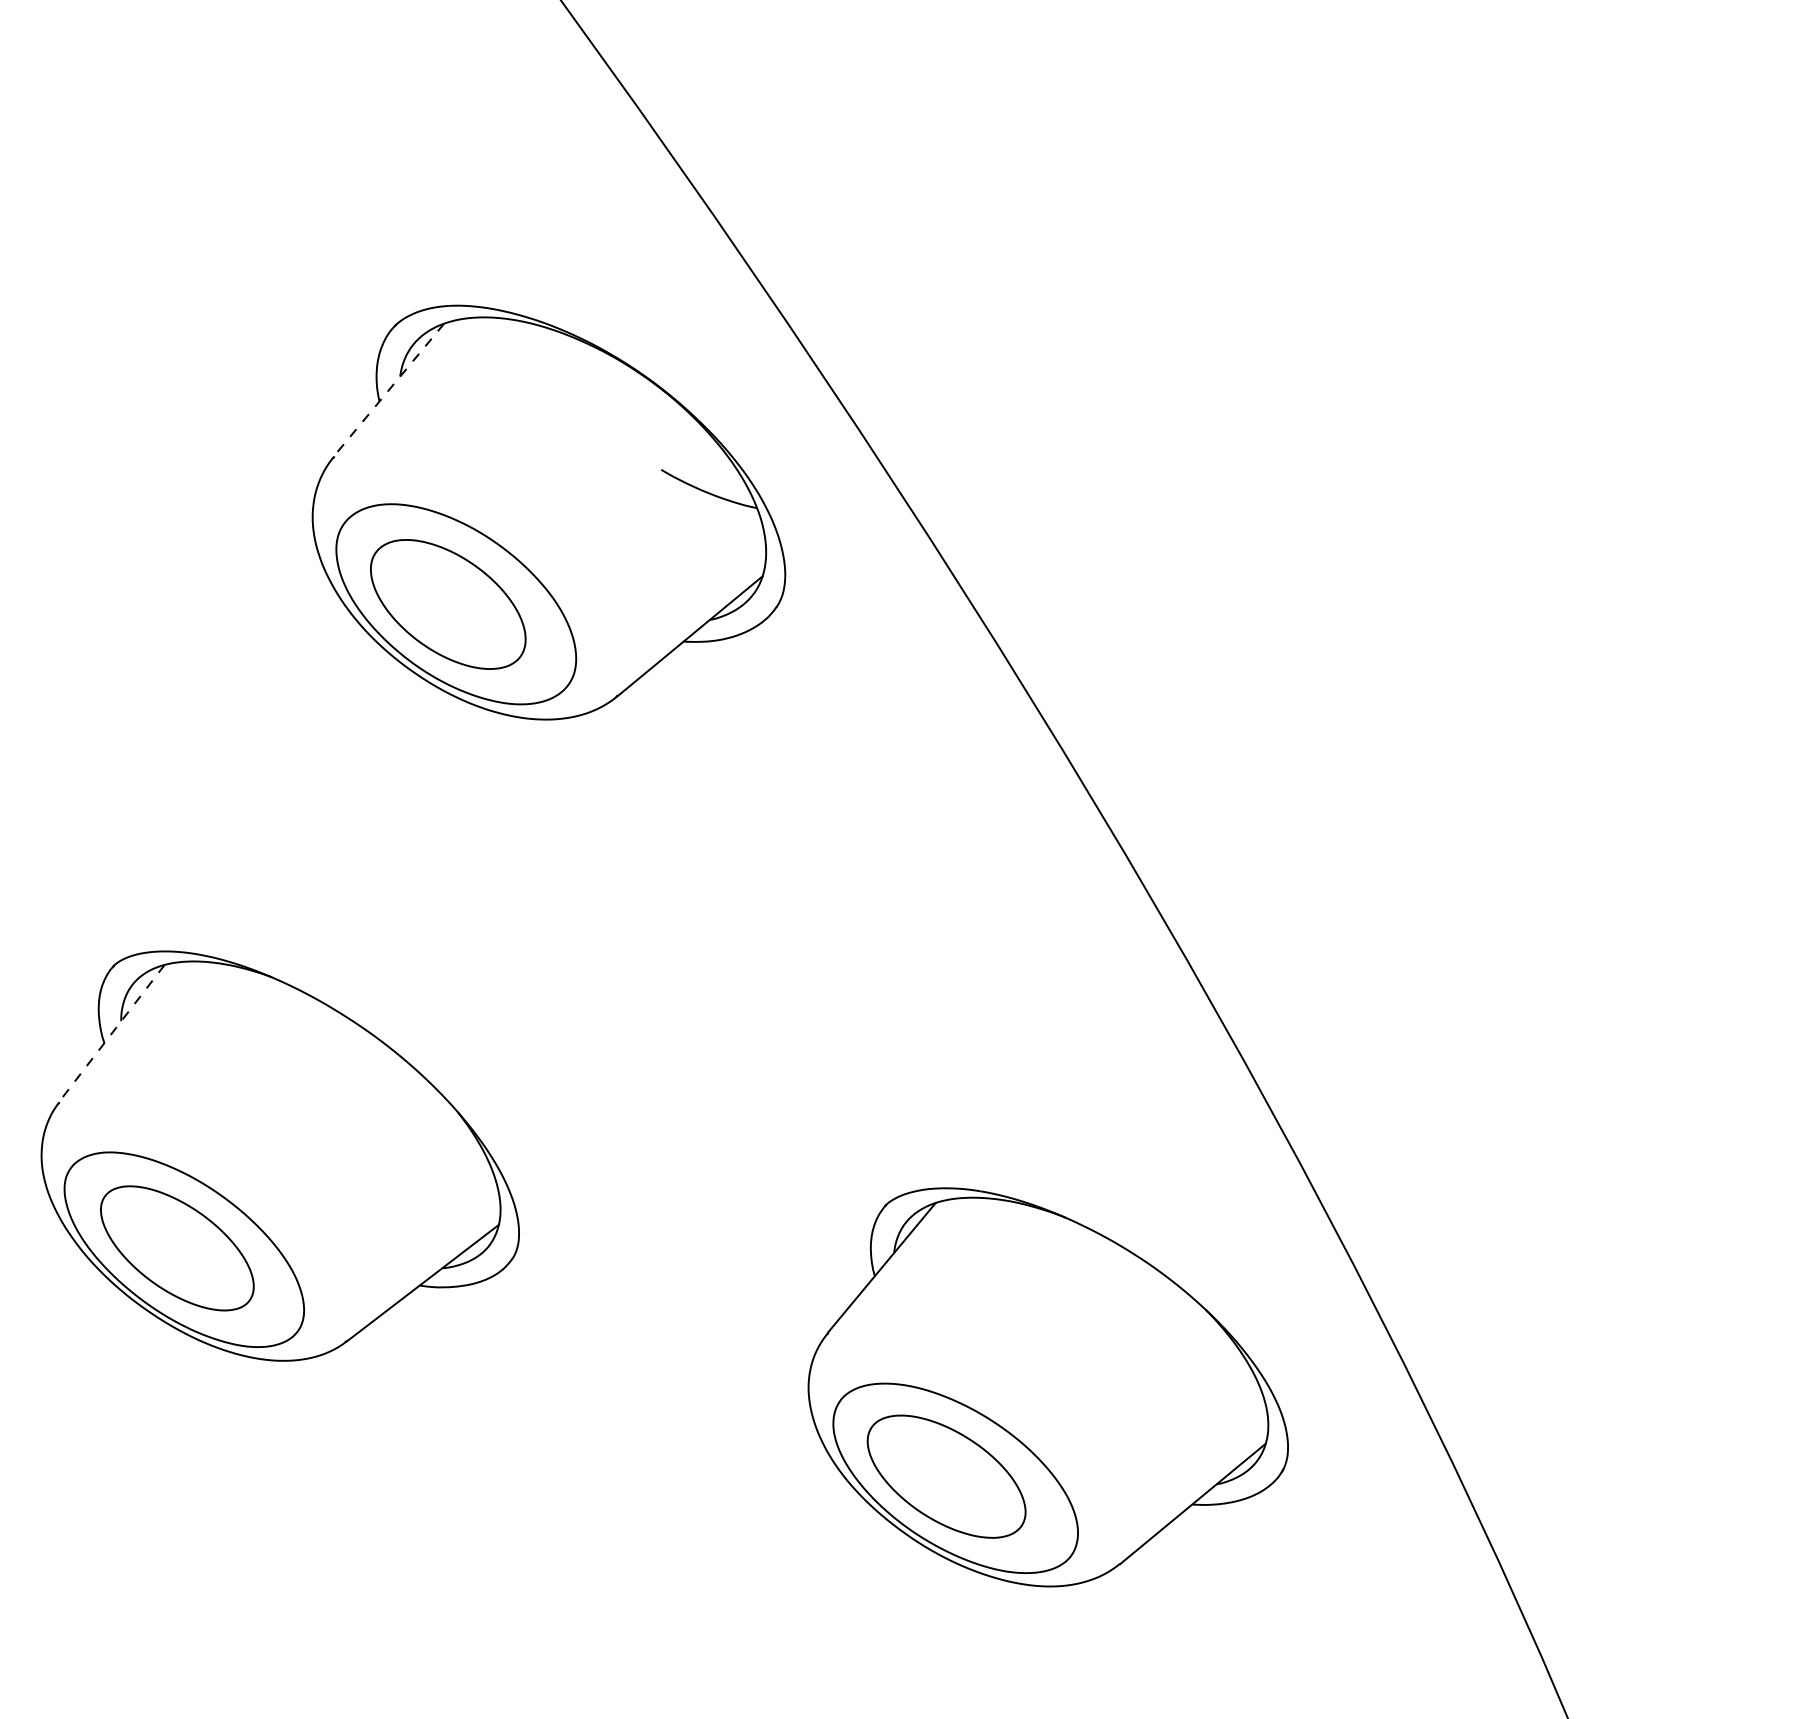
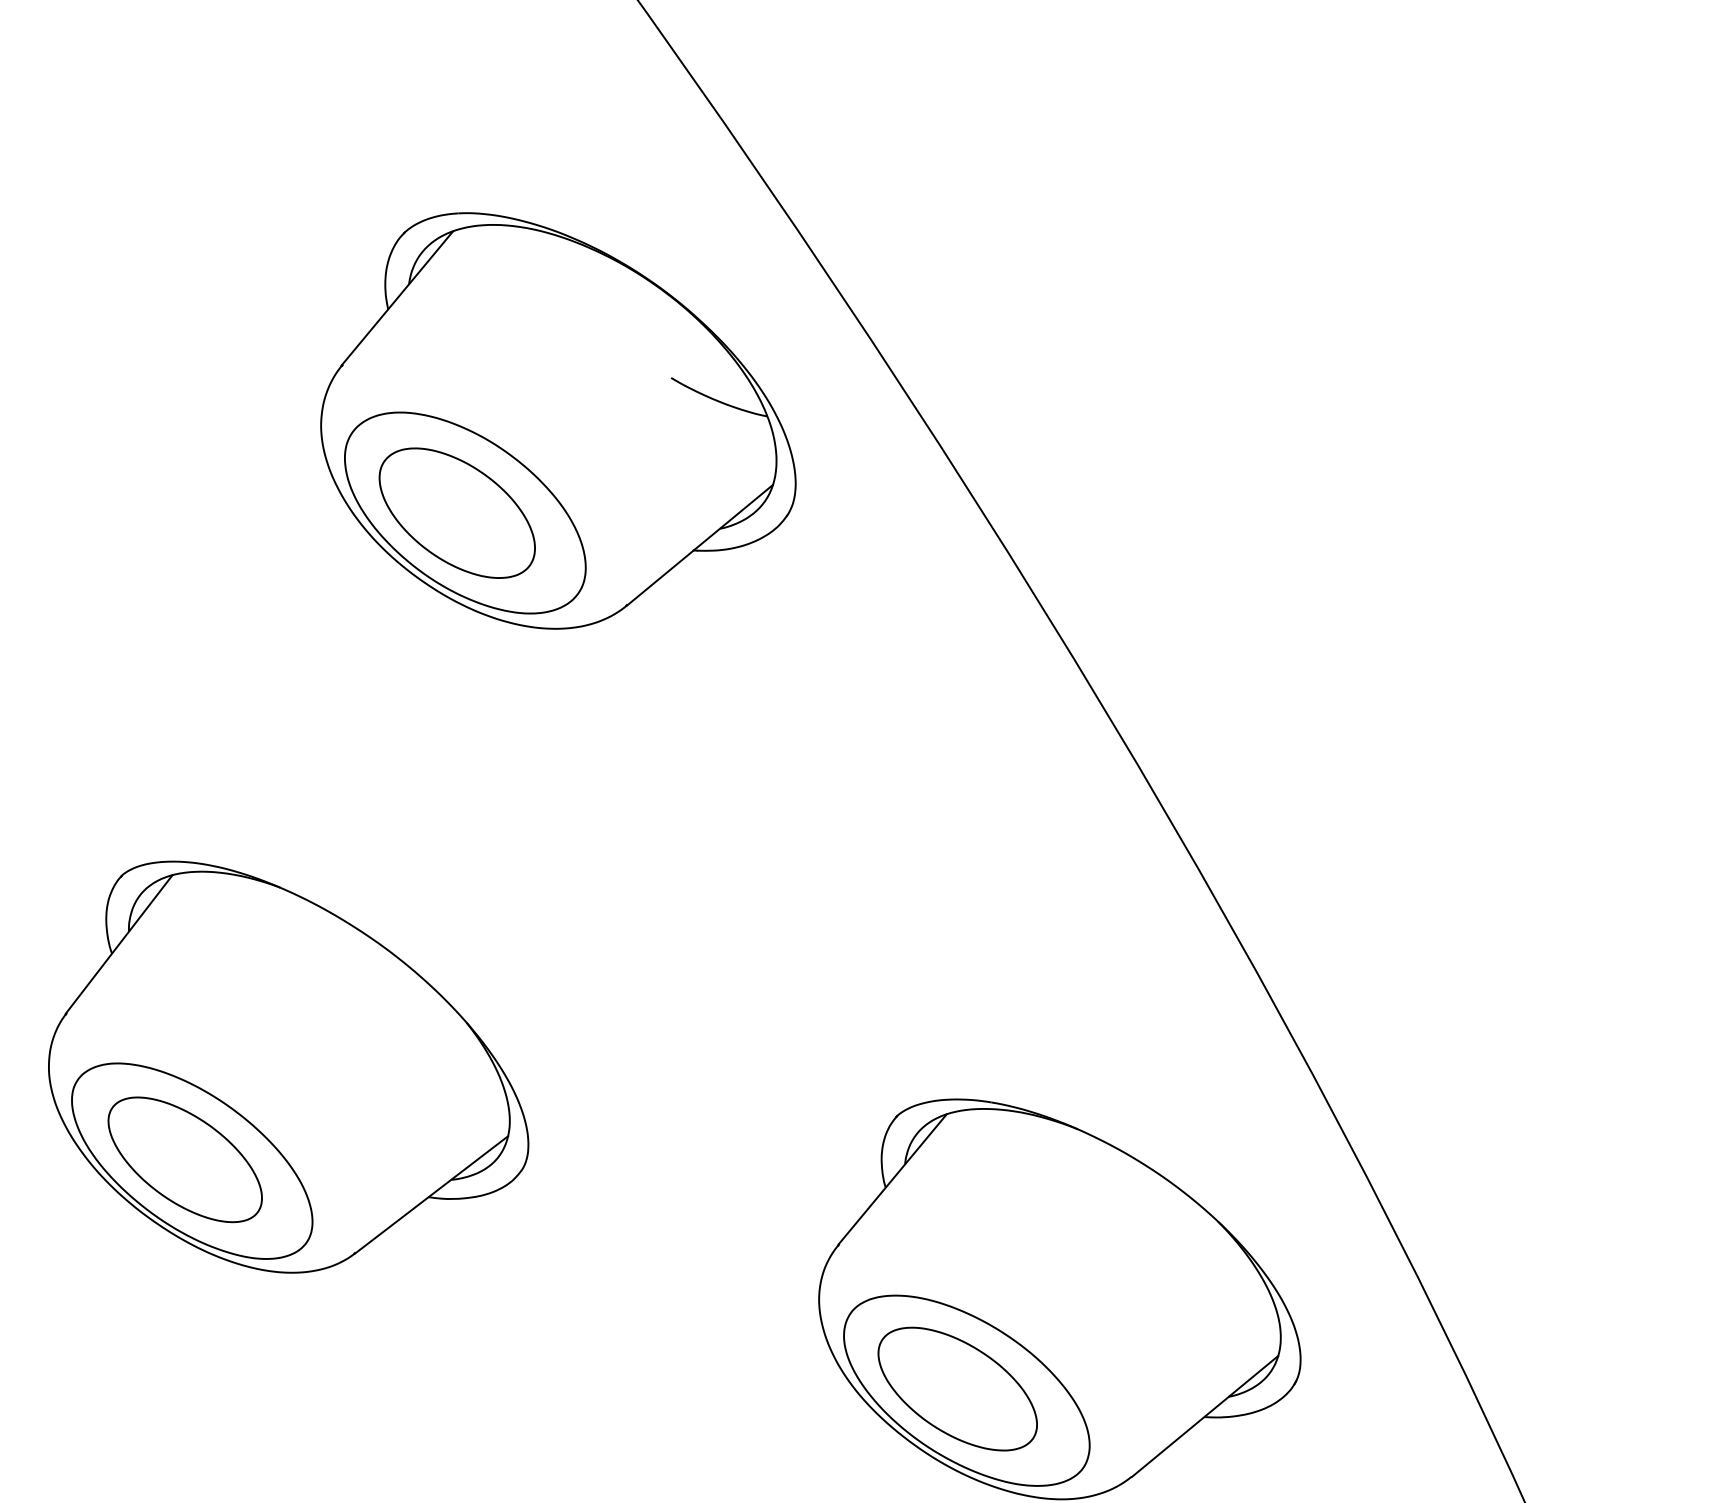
line: (388, 390) -> (397, 298), dashed -> solid
line: (111, 1034) -> (119, 945), dashed -> solid

